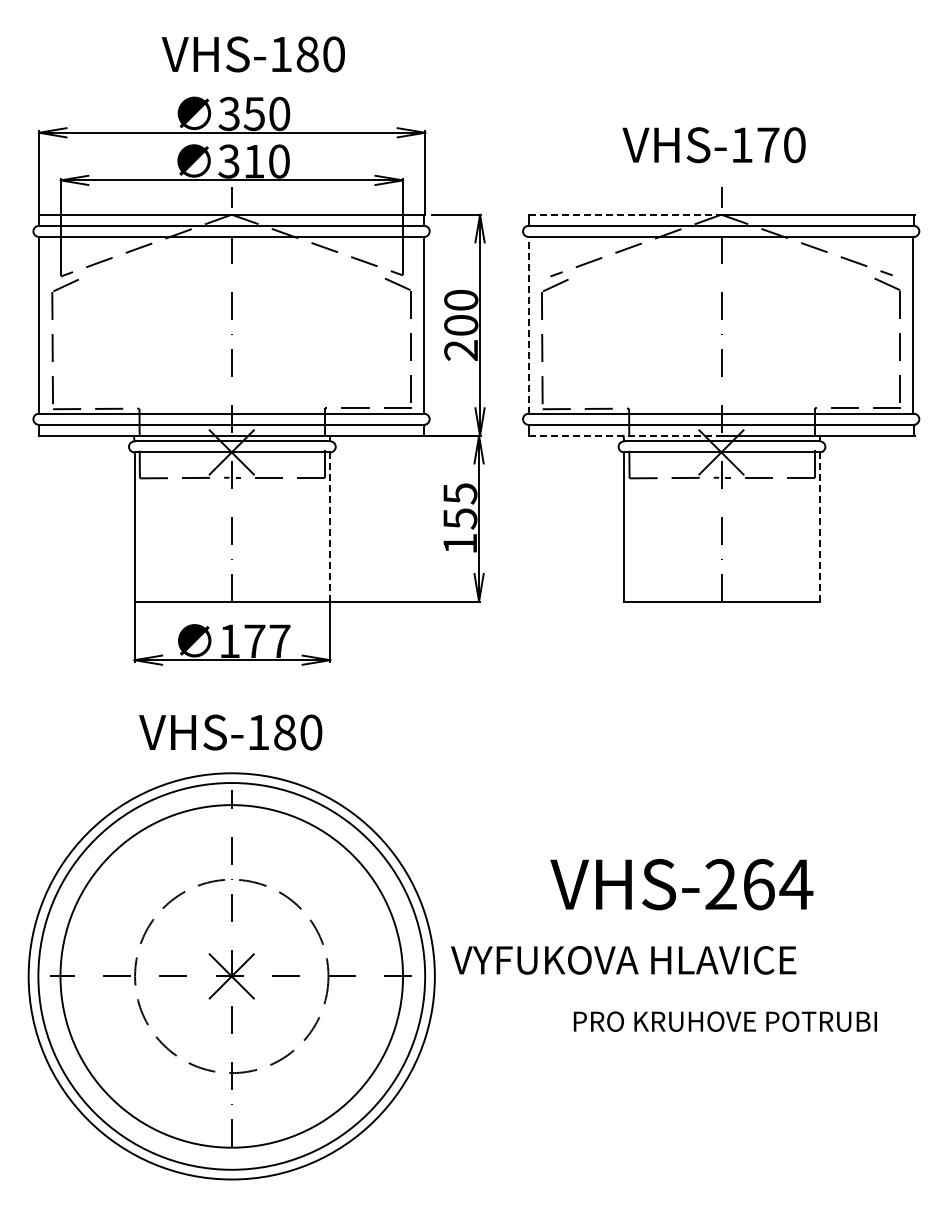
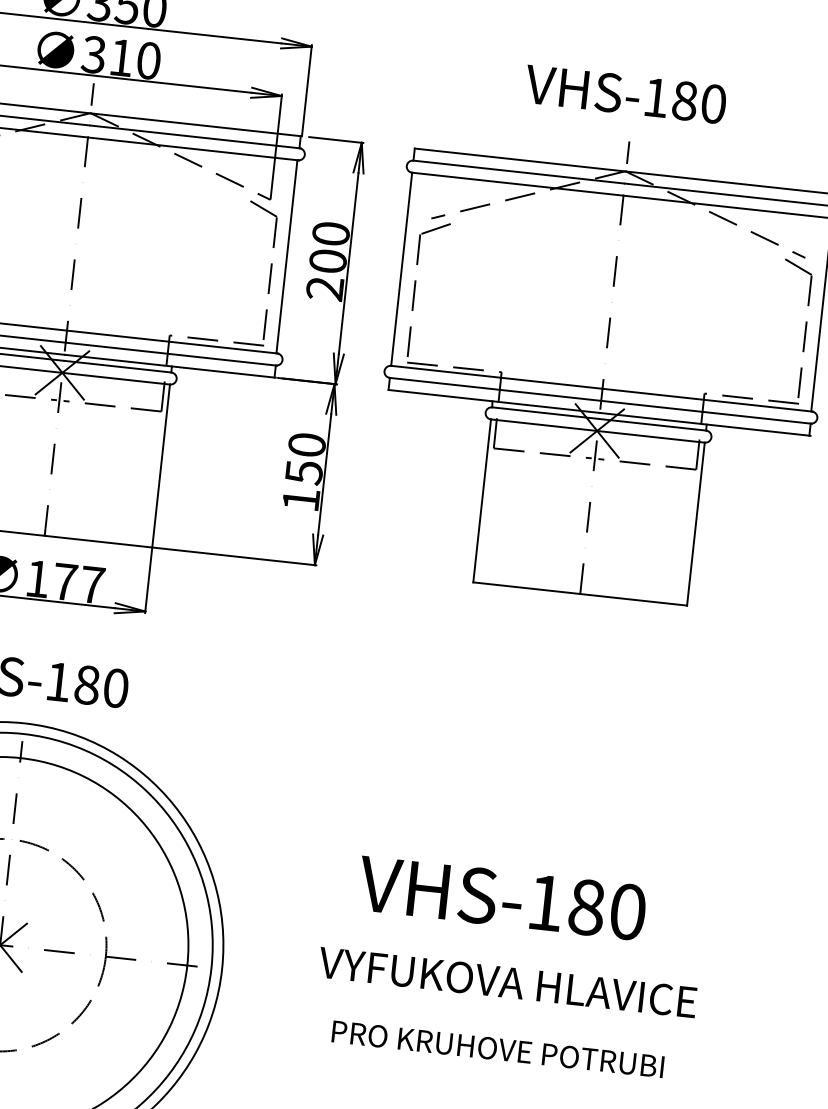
text: (768, 145) -> (685, 101), VHS-170 -> VHS-180
line: (625, 214) -> (520, 159), dashed -> solid
line: (528, 324) -> (401, 268), dashed -> solid
line: (625, 435) -> (494, 401), dashed -> solid
text: (460, 493) -> (307, 444), 155 -> 150
line: (330, 527) -> (161, 466), dashed -> solid
line: (819, 527) -> (695, 524), dashed -> solid
text: (759, 884) -> (587, 907), VHS-264 -> VHS-180
text: (623, 960) -> (507, 982), moved
text: (724, 1021) -> (497, 1049), moved

